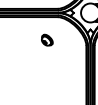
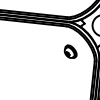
part: (47, 39) -> (71, 51), moved

